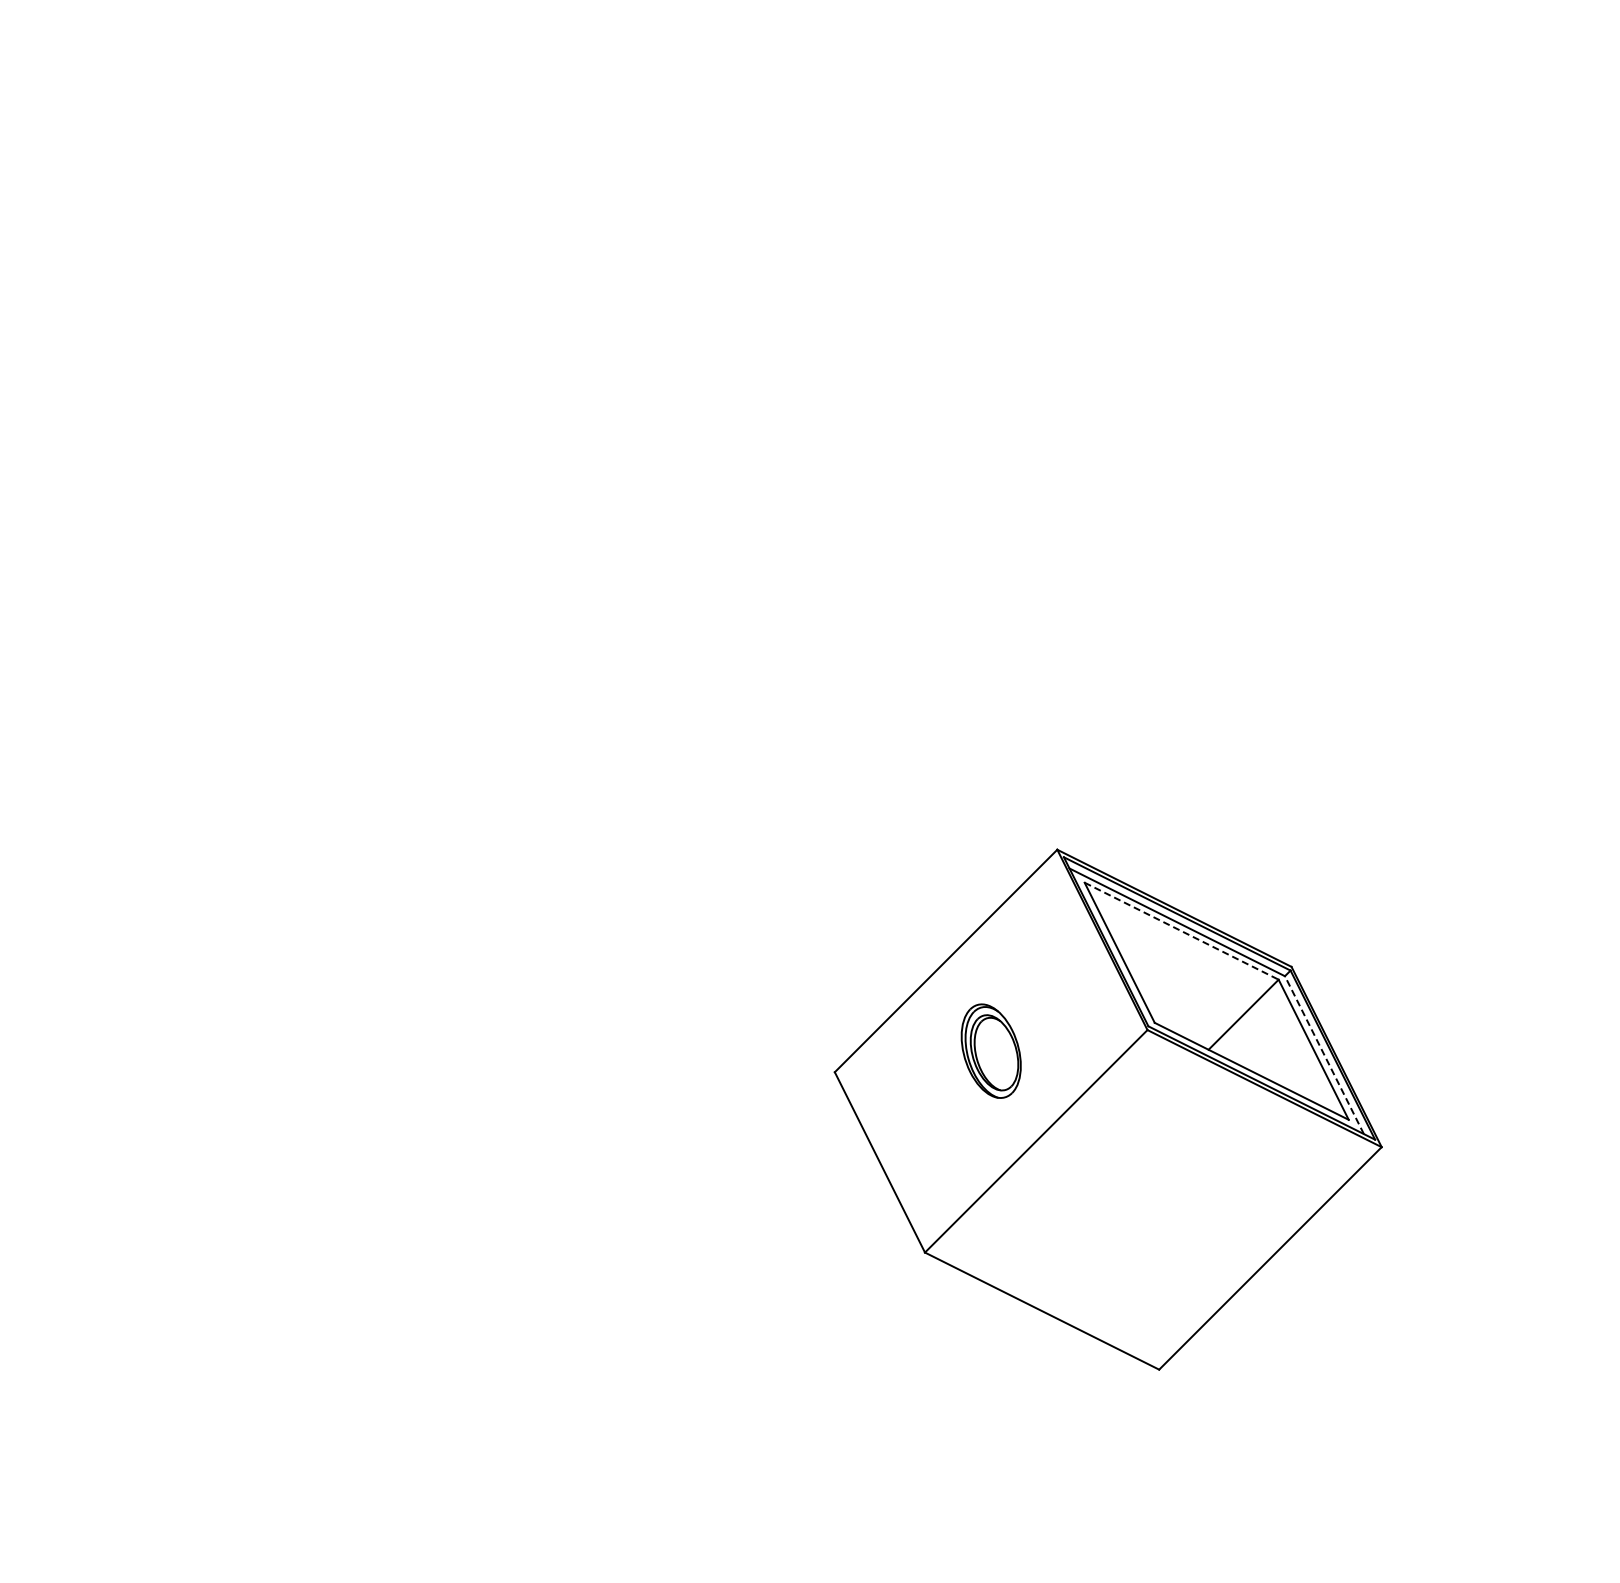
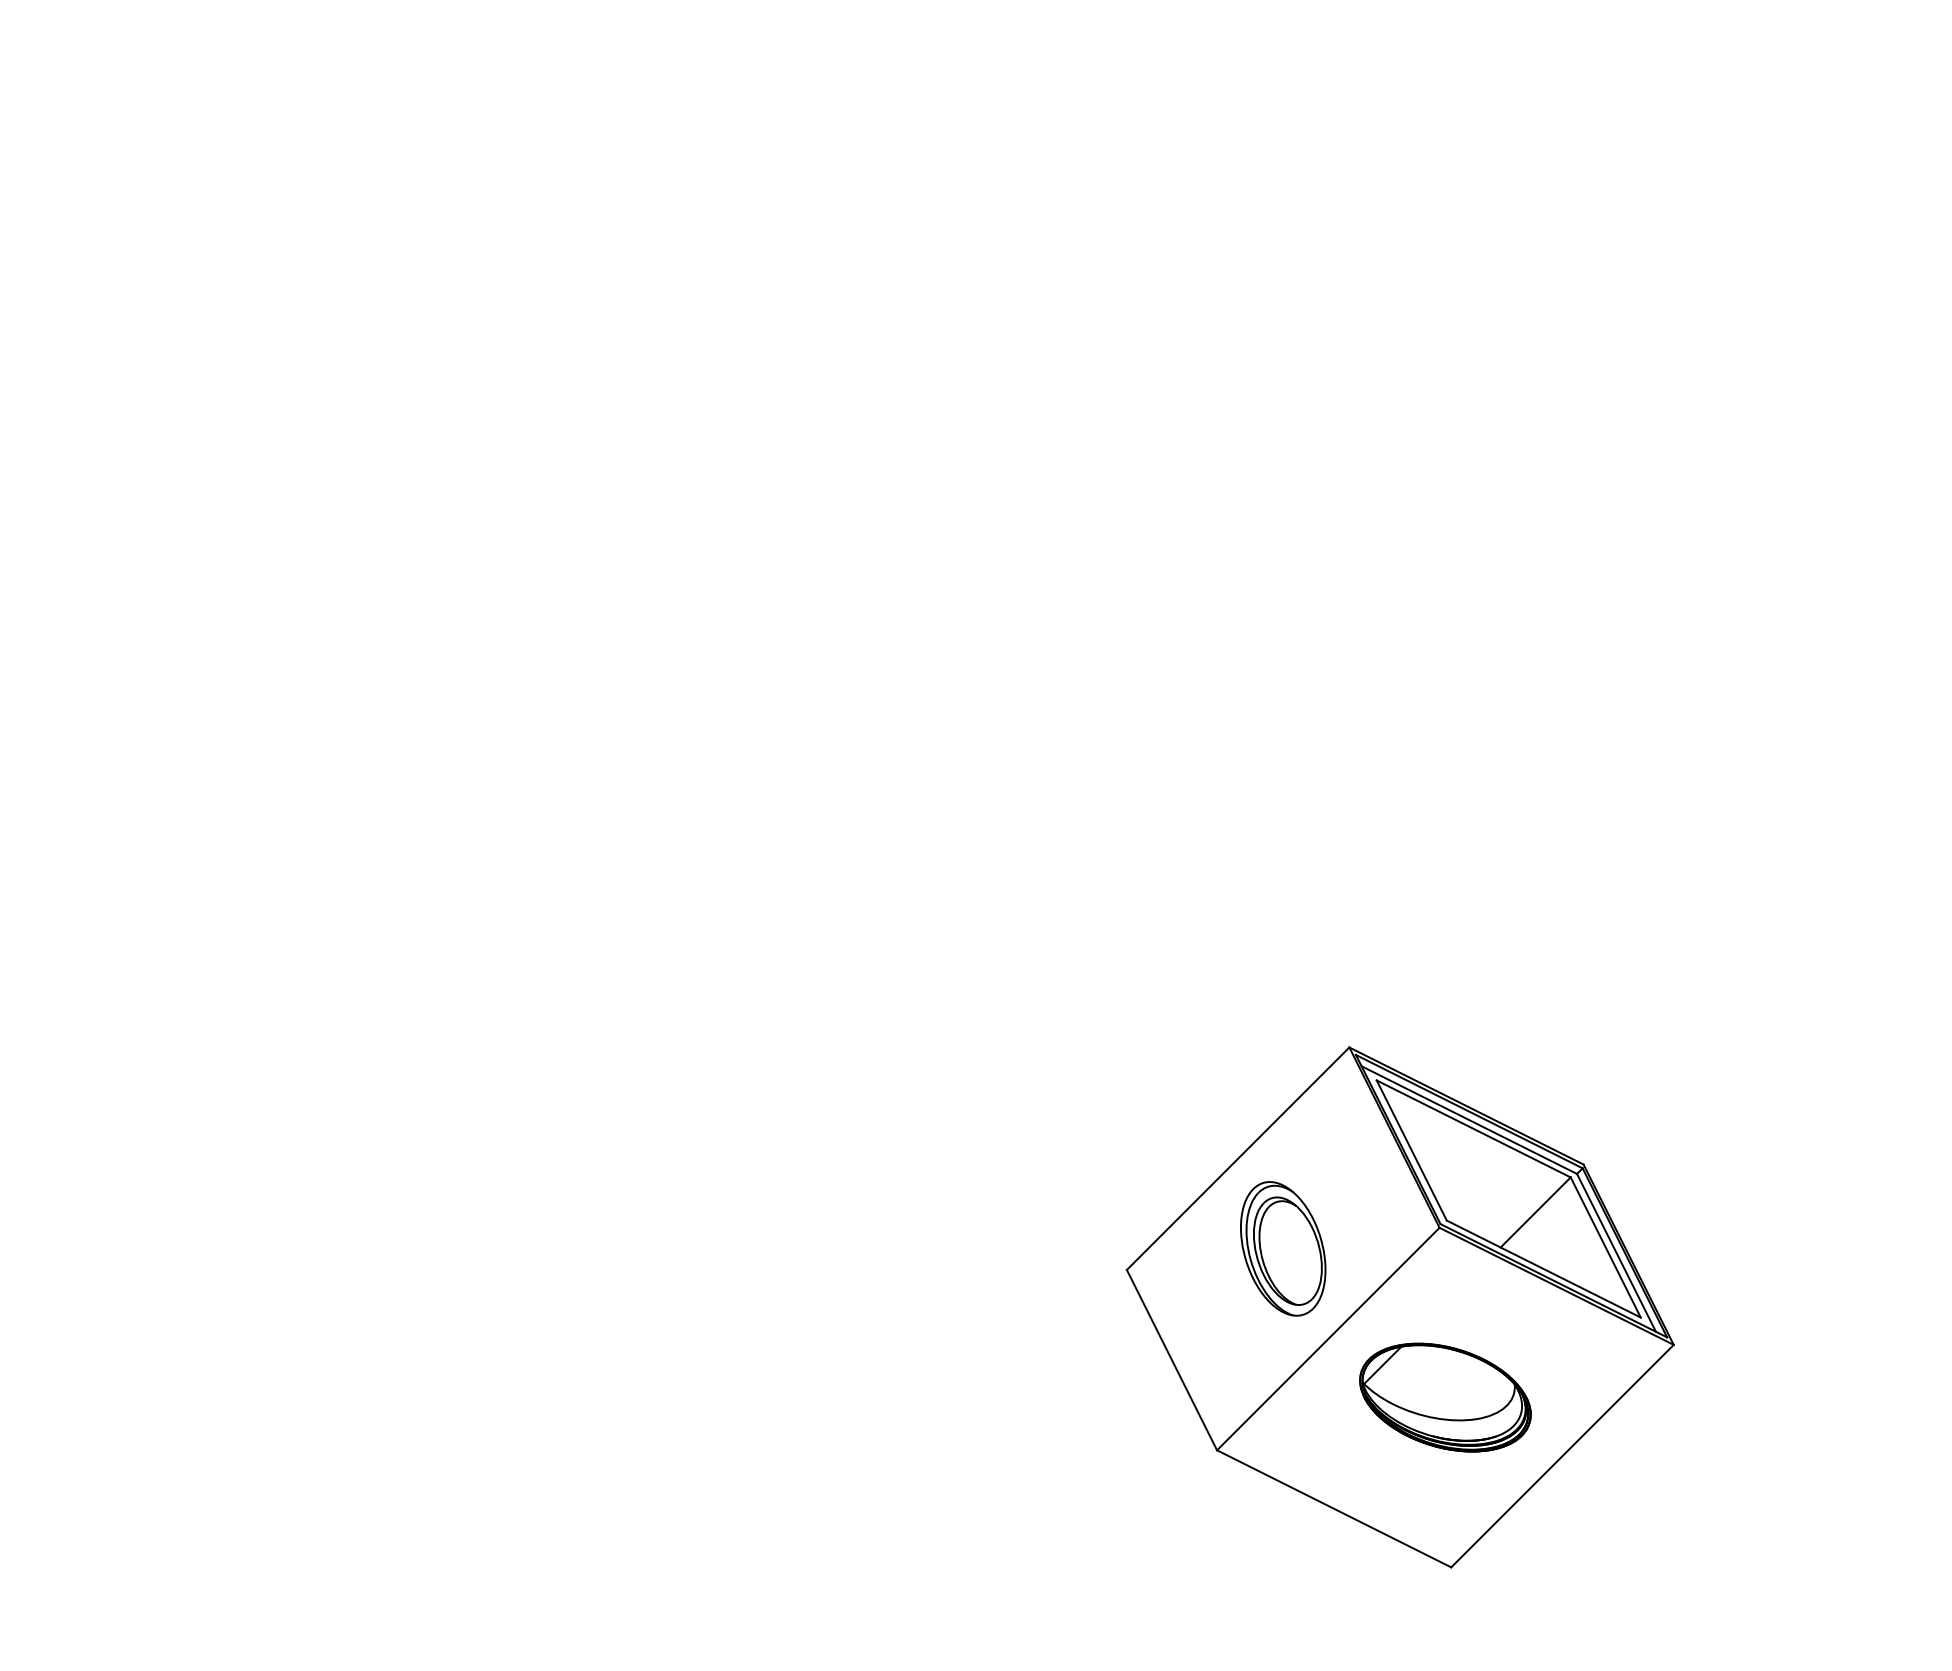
line: (1182, 931) -> (1474, 1129), dashed -> solid
part: (991, 1050) -> (1283, 1248), size x1.43
line: (1324, 1054) -> (1616, 1252), dashed -> solid
part: (1153, 1199) -> (1445, 1397), added

